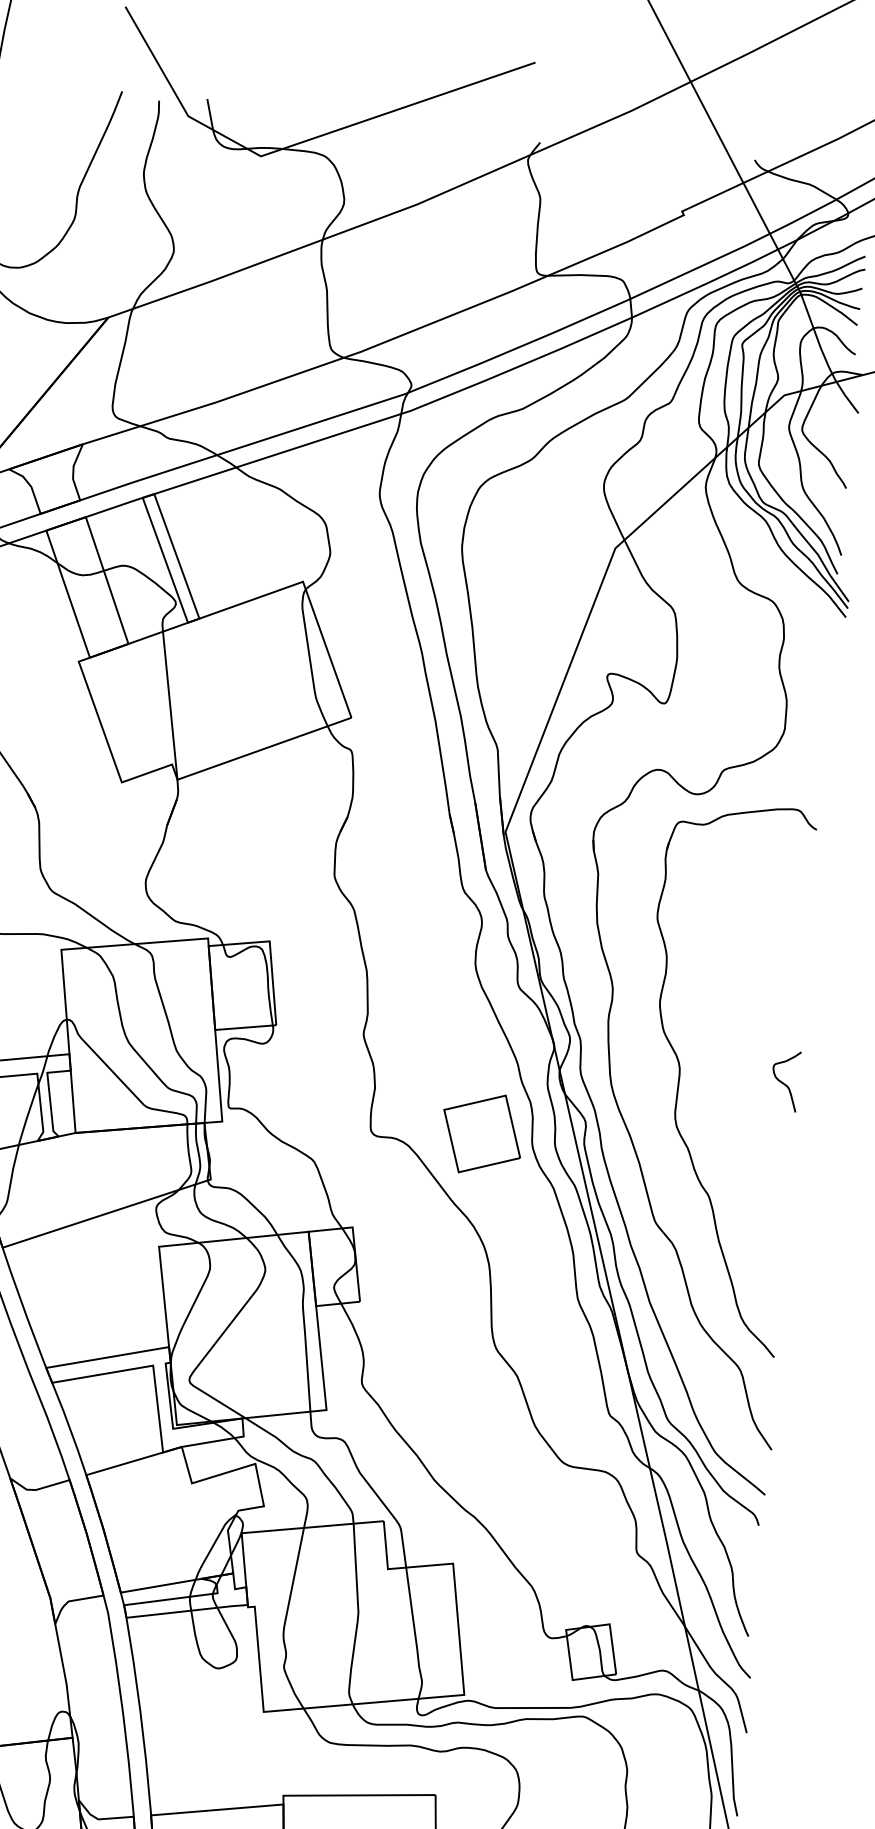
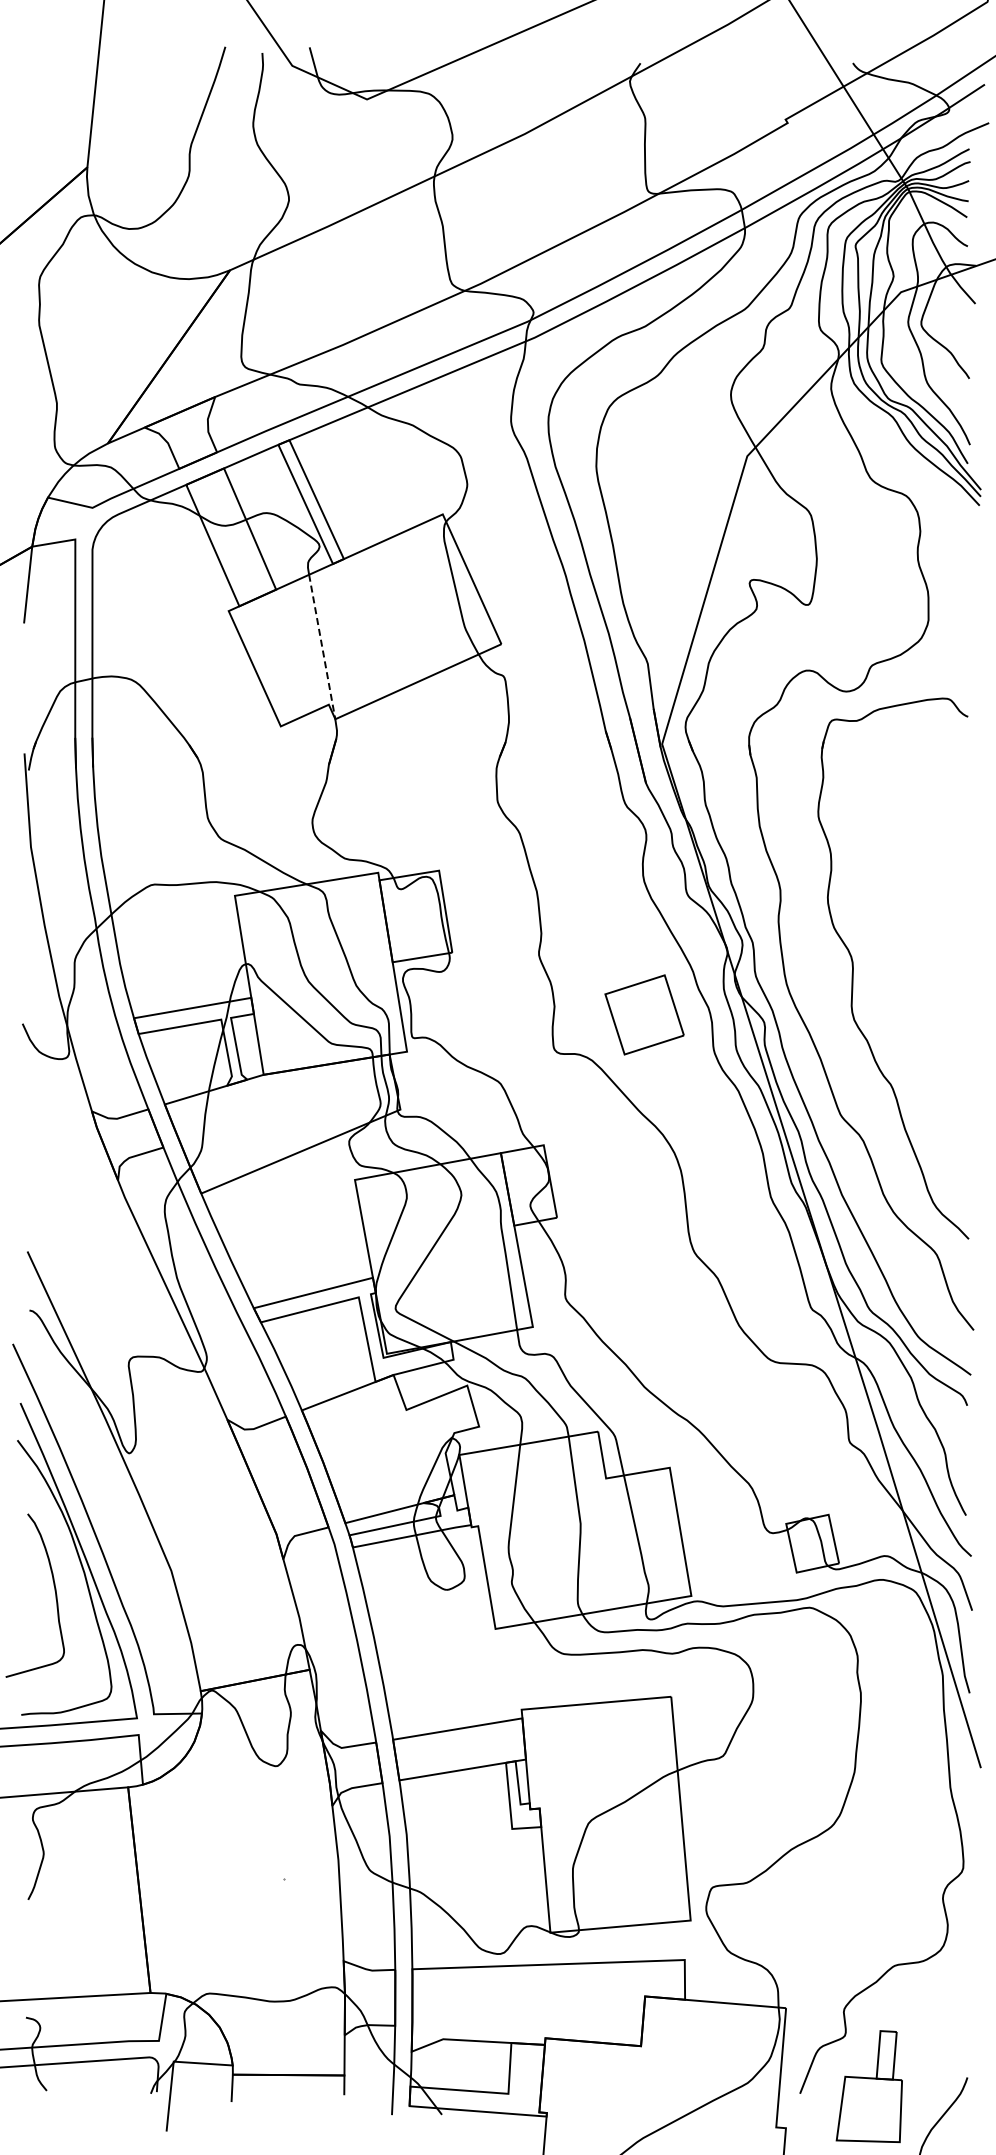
line: (170, 706) -> (322, 647), solid -> dashed
curve: (783, 1082) -> (955, 967), removed
part: (482, 1133) -> (644, 1014), moved

